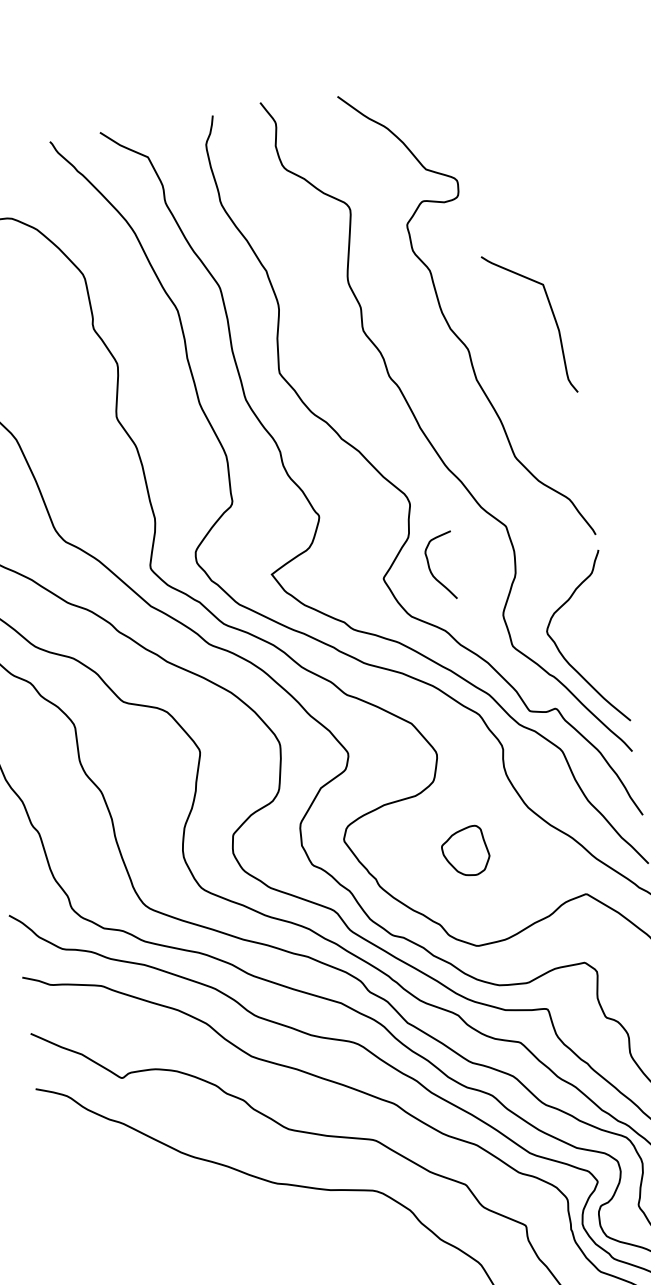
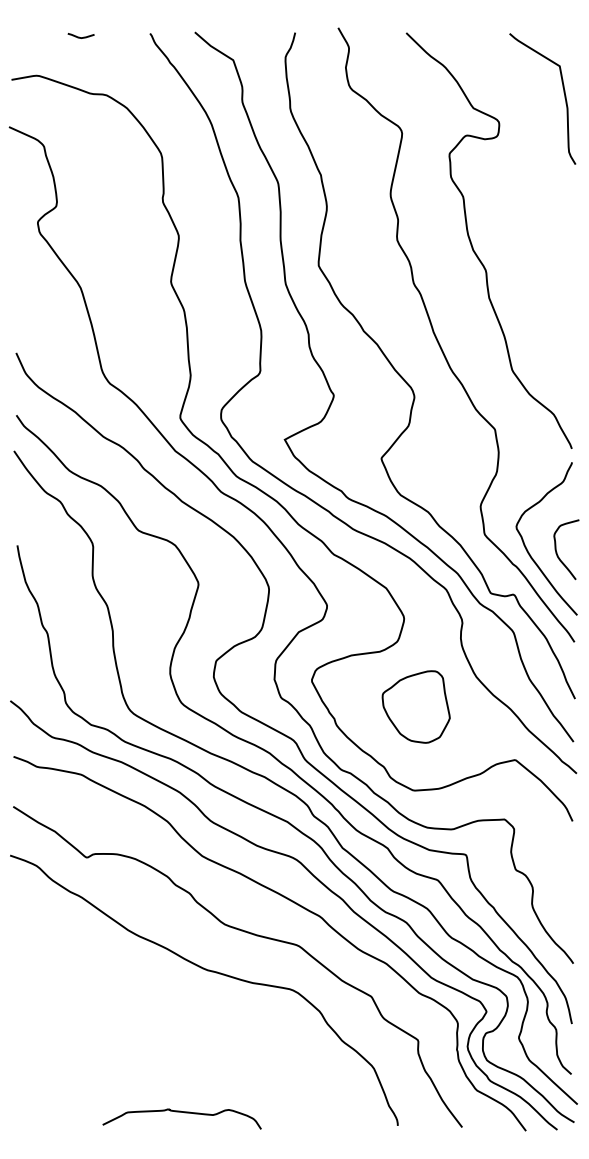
curve: (552, 314) -> (563, 93), moved
curve: (431, 571) -> (557, 552), moved
part: (464, 851) -> (415, 706), size x1.67

